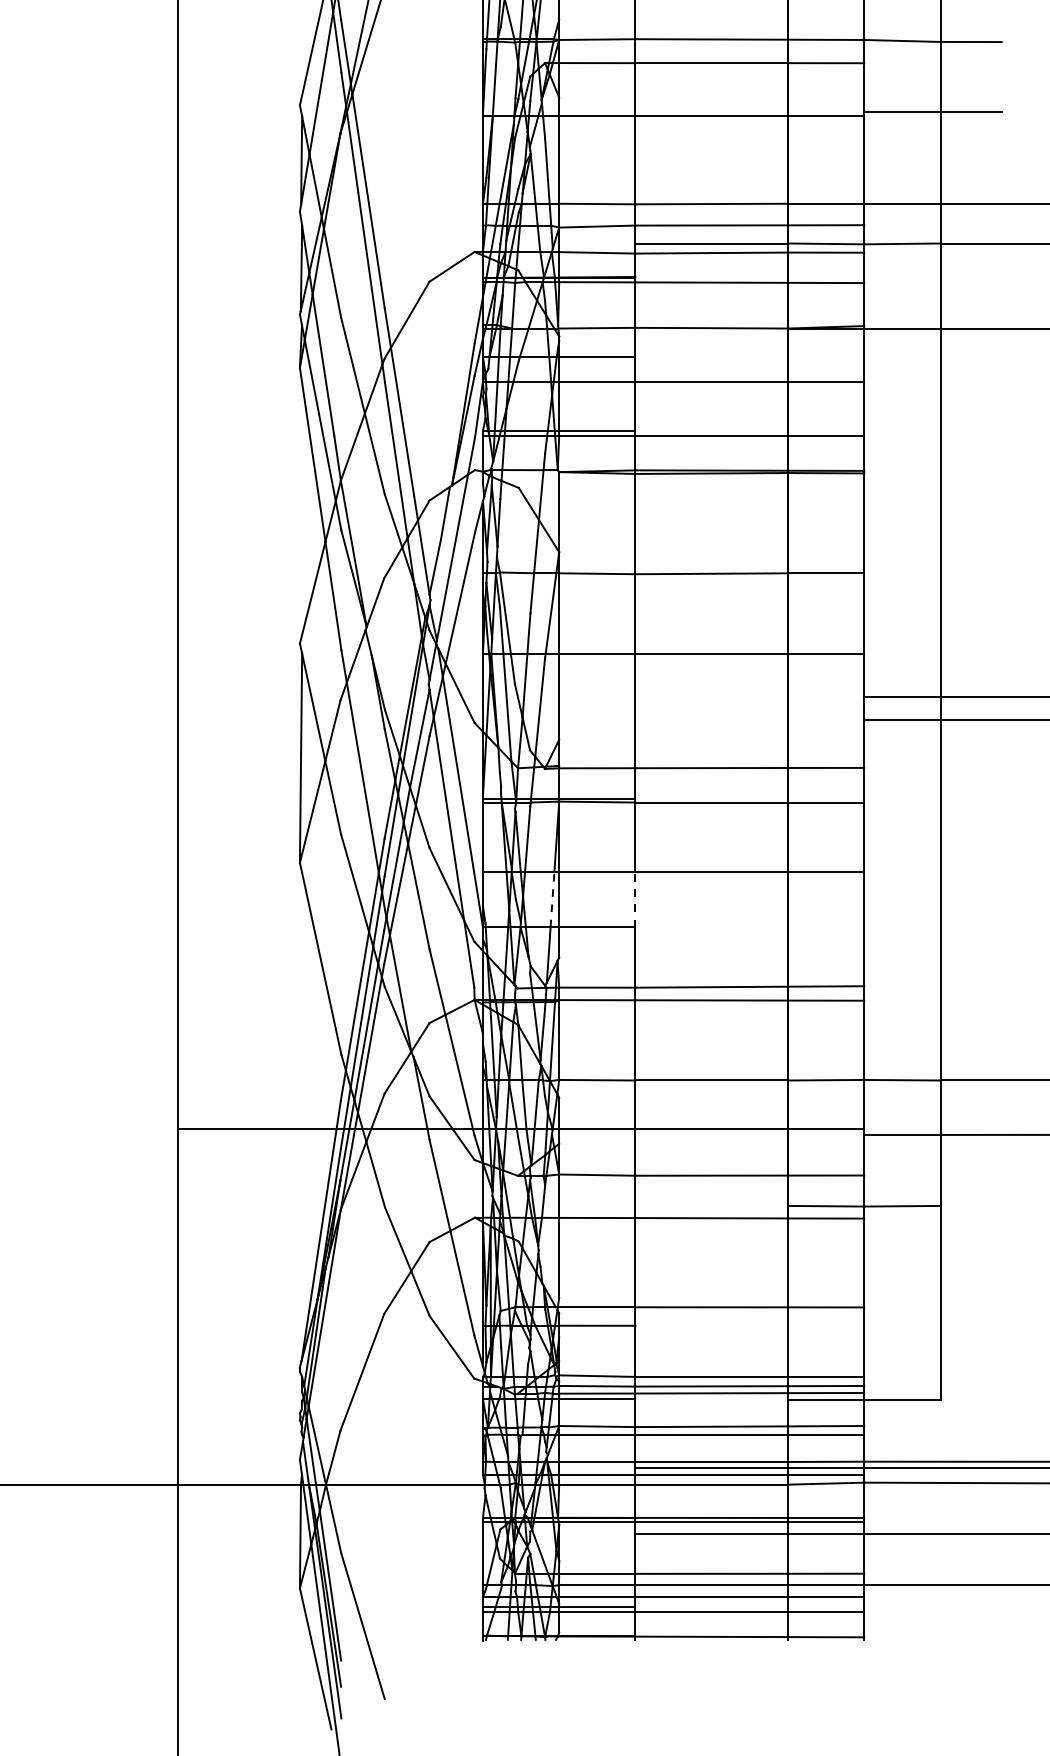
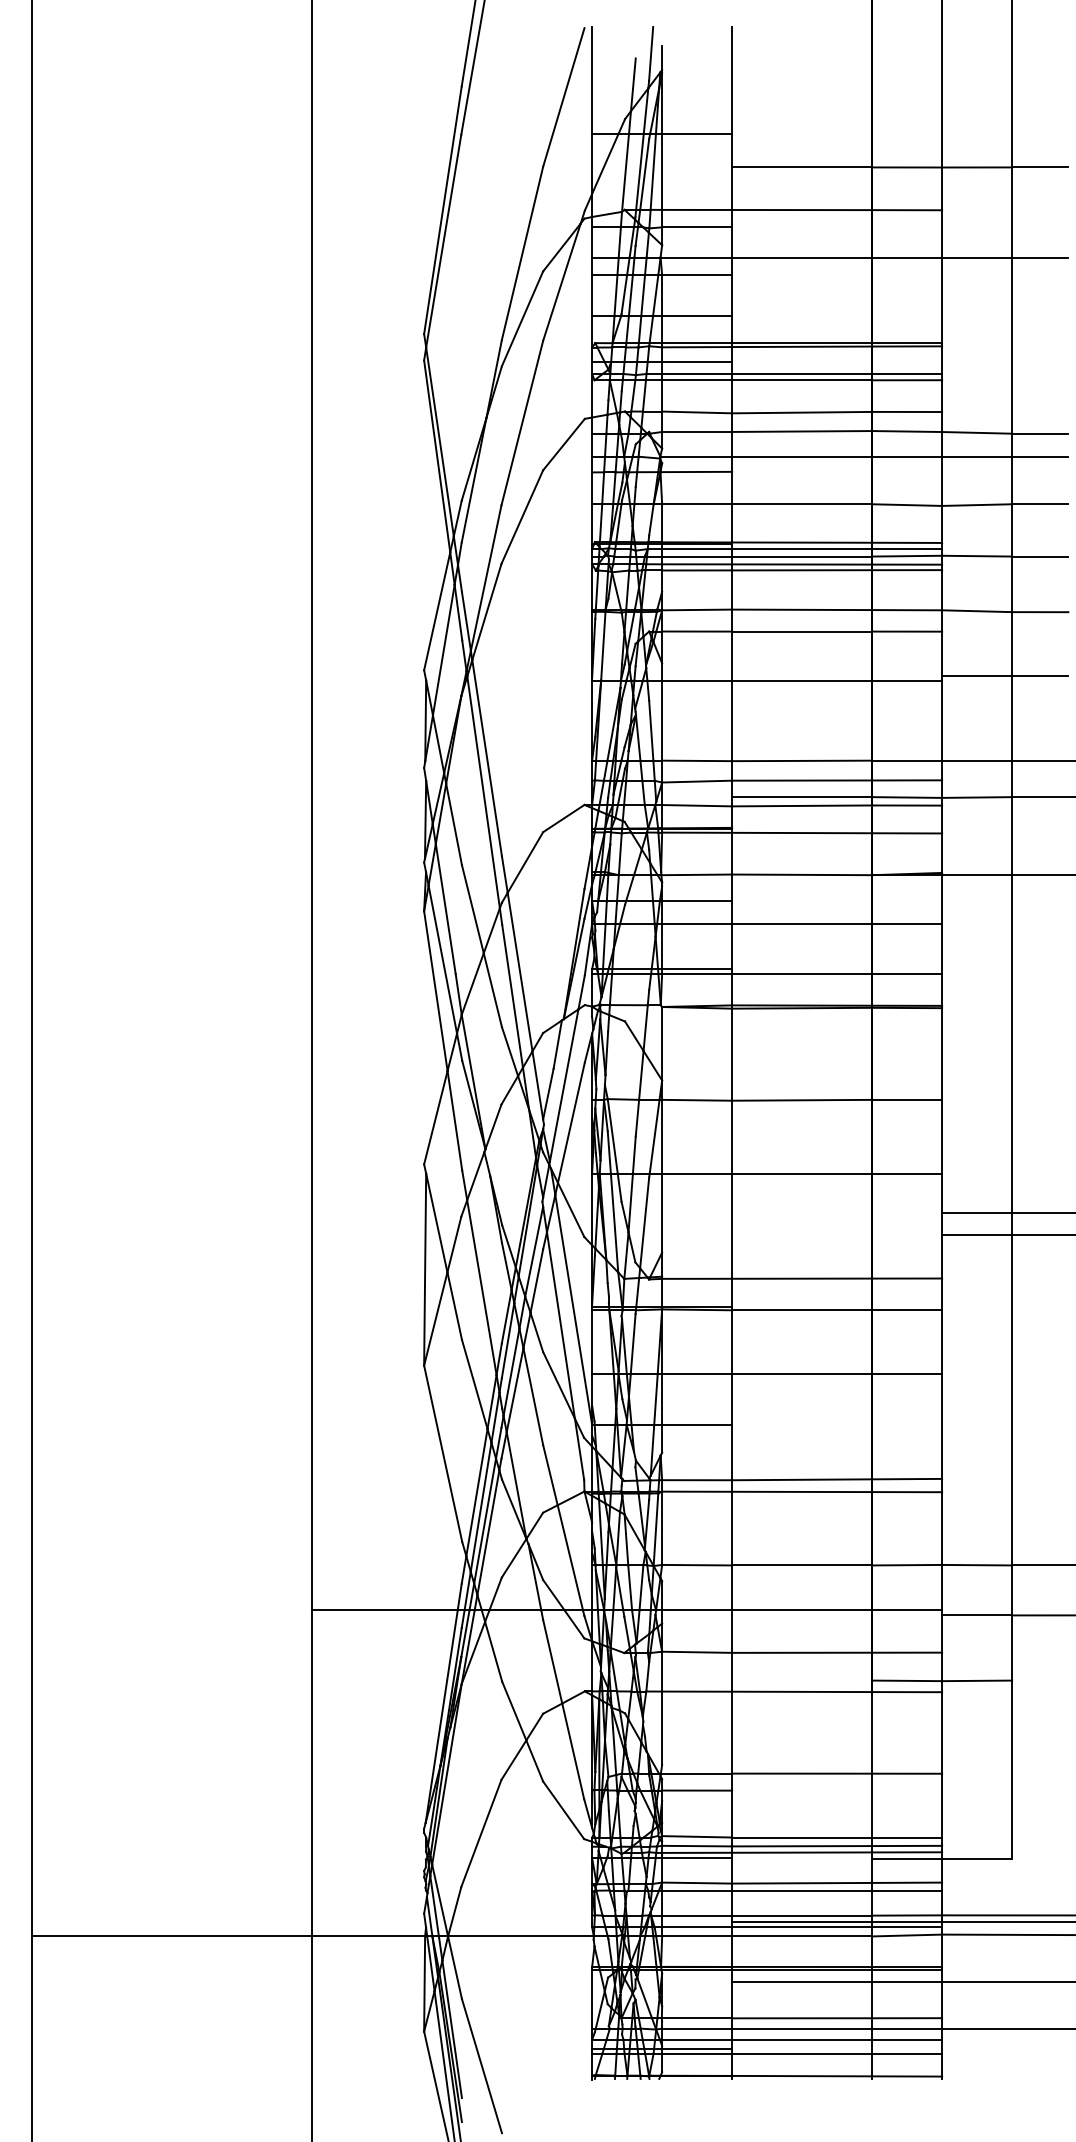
line: (553, 898) -> (656, 1398), dashed -> solid
line: (635, 898) -> (732, 1398), dashed -> solid

